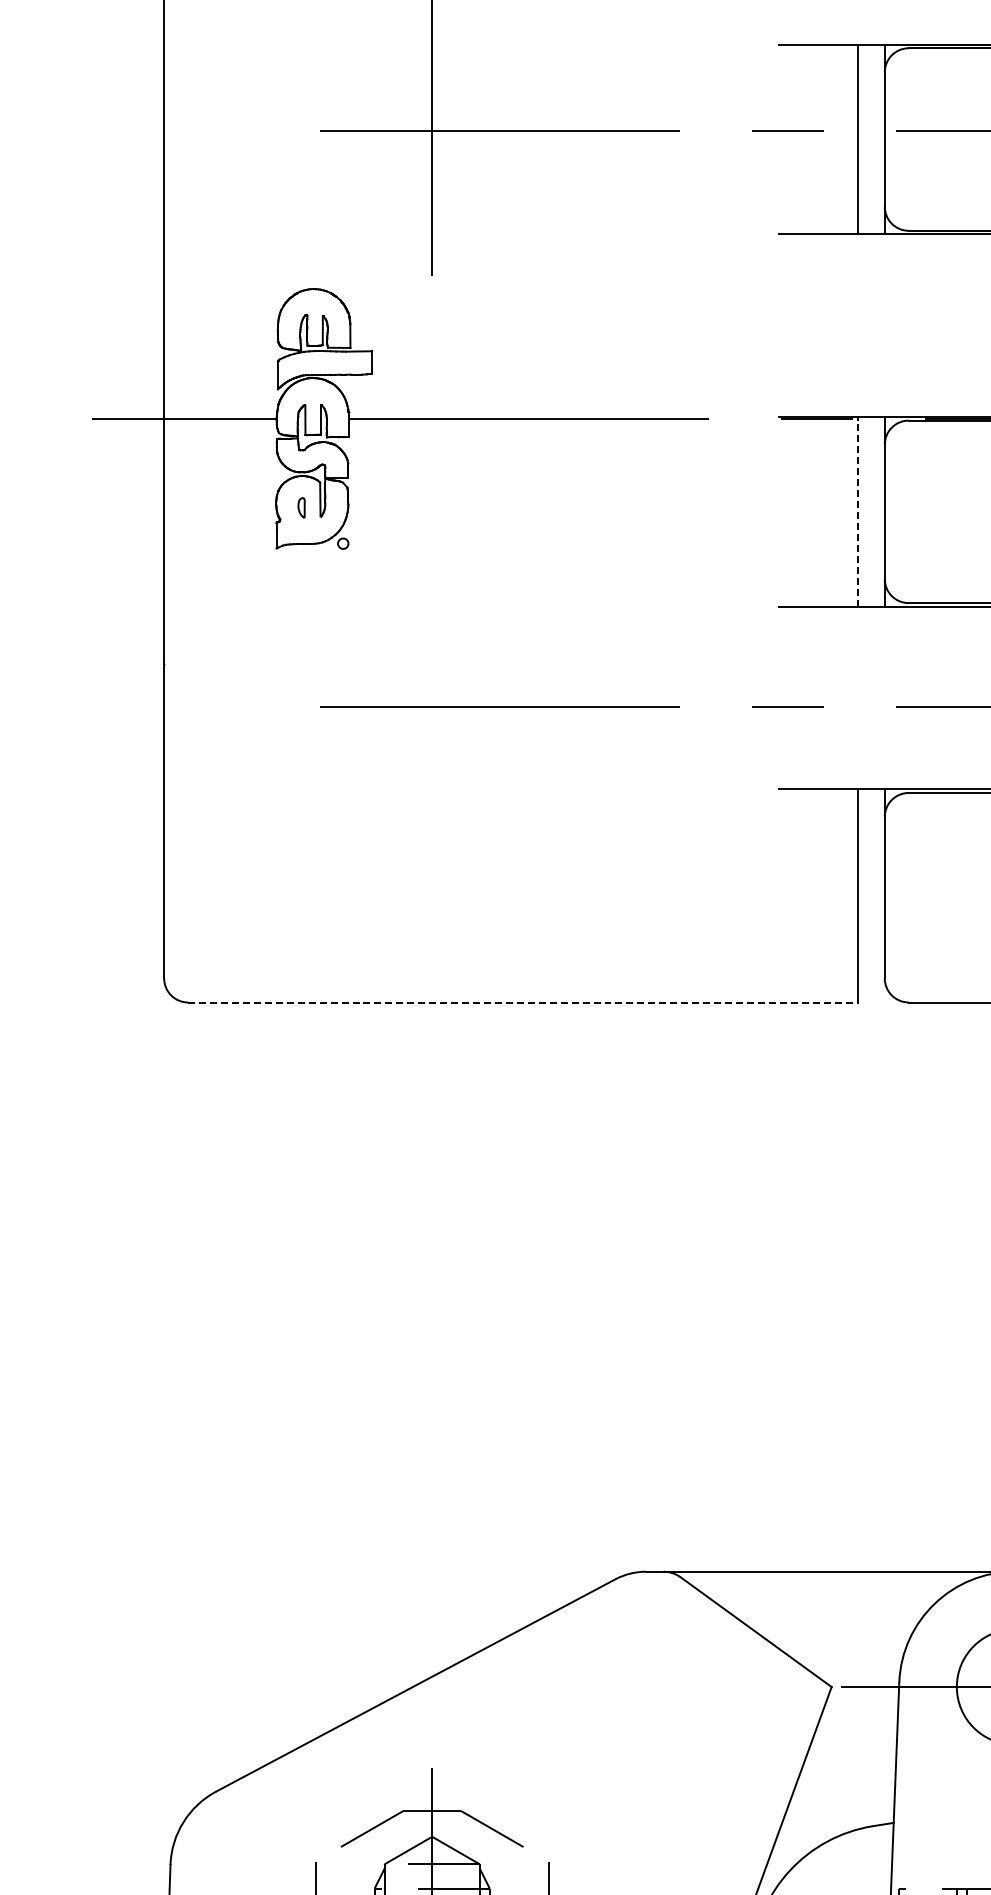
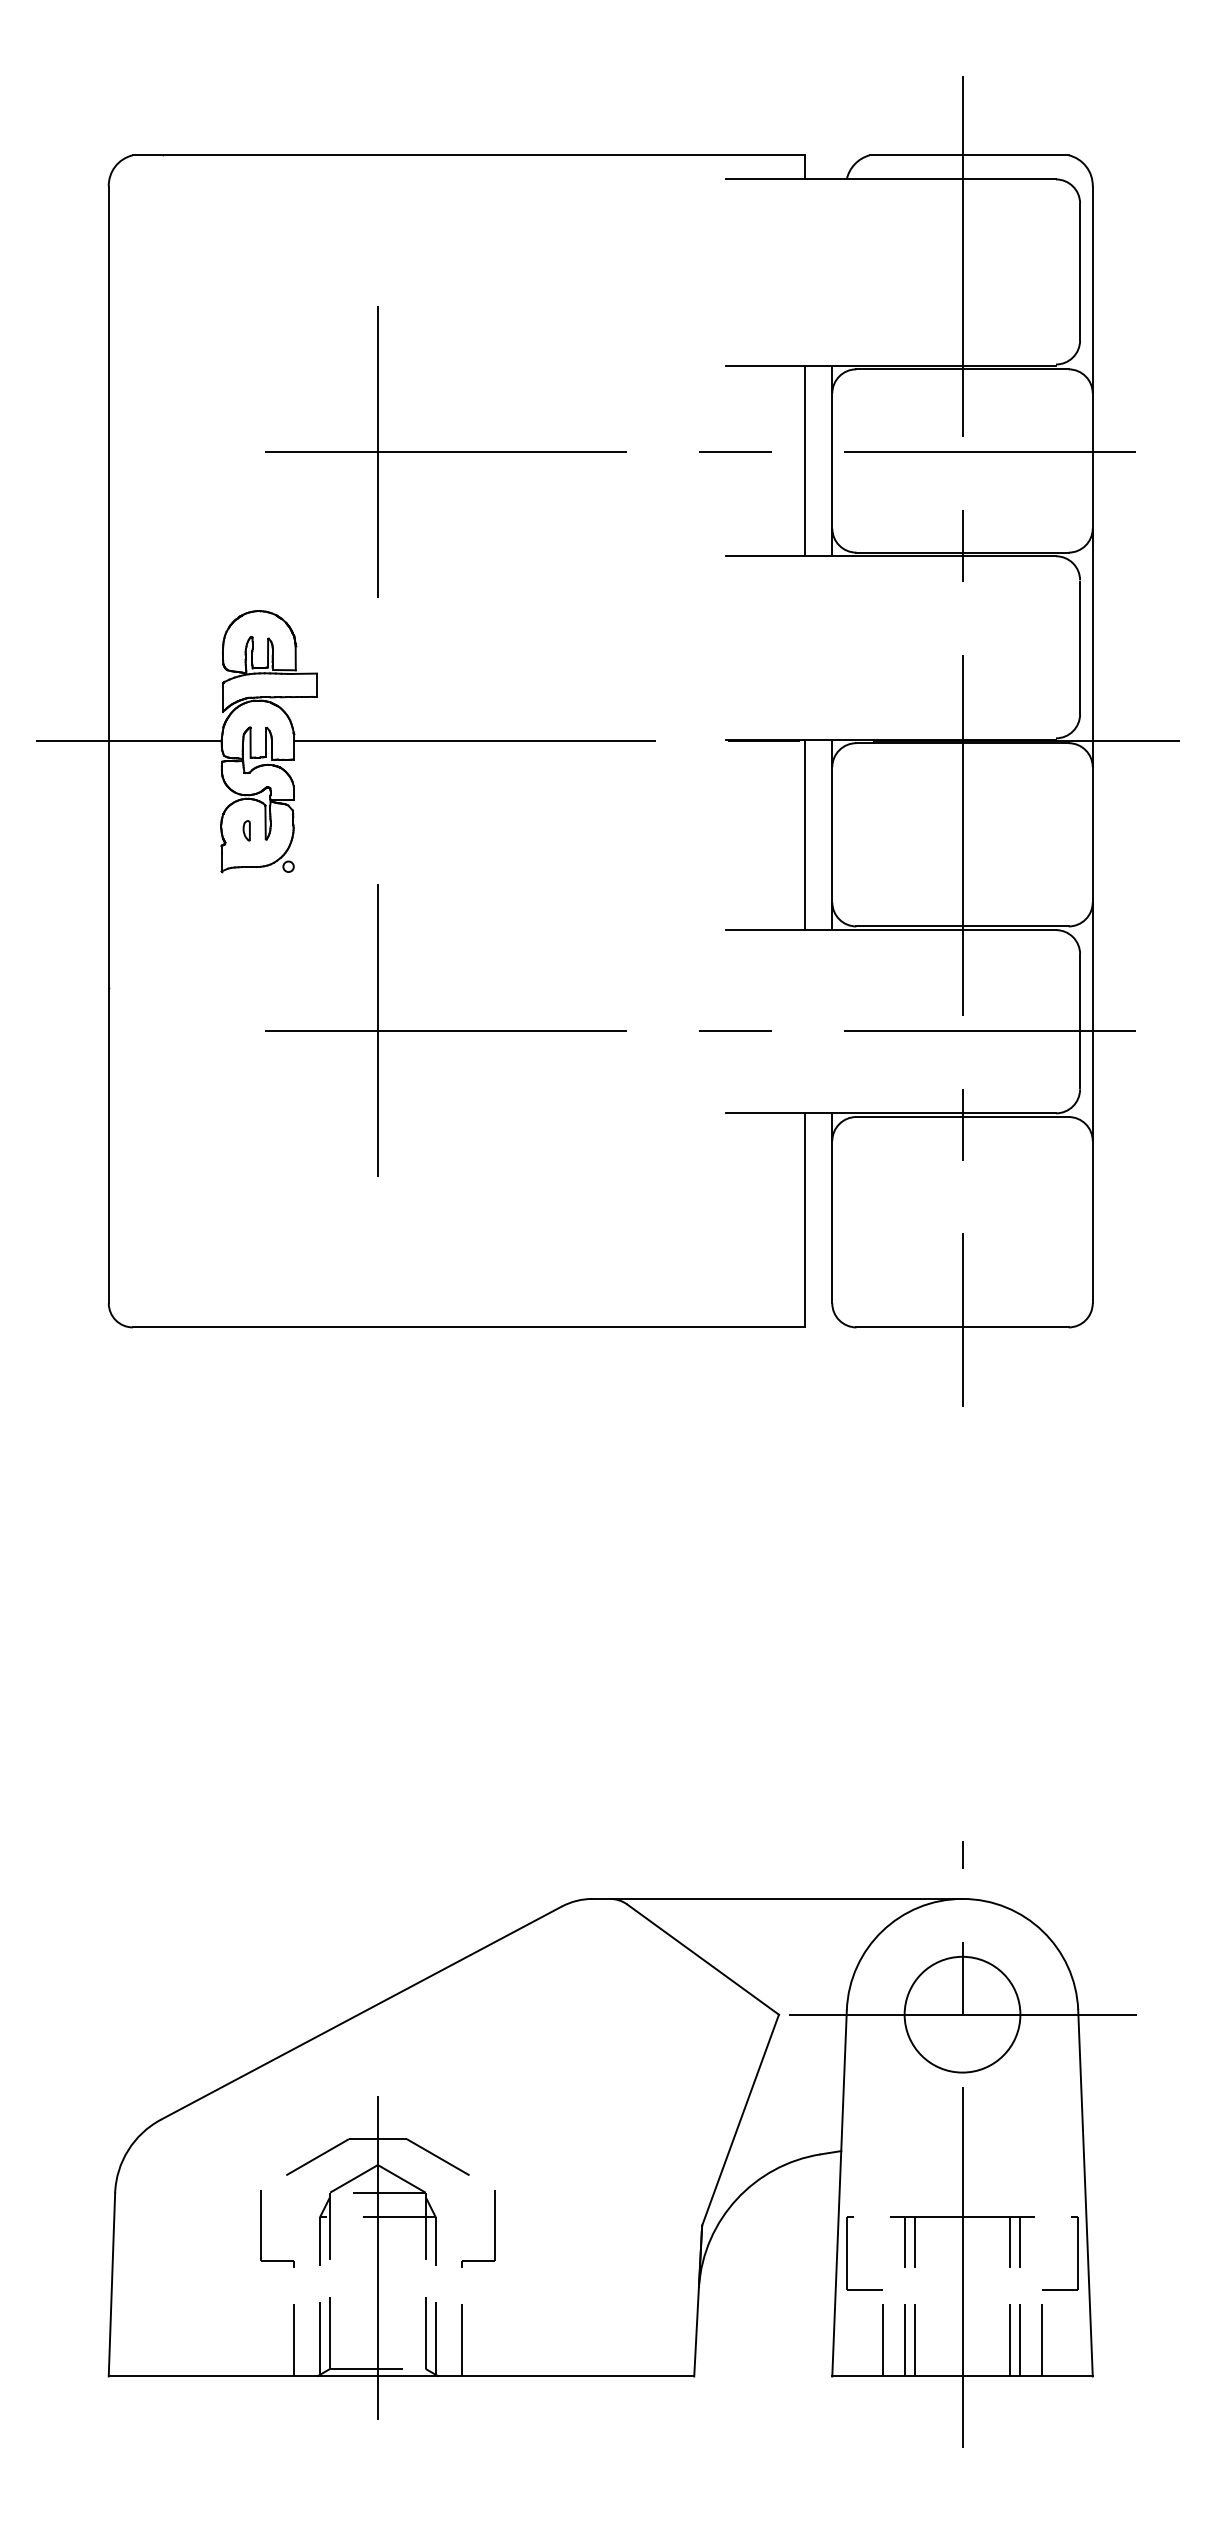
line: (858, 511) -> (805, 834), dashed -> solid
line: (431, 706) -> (377, 1030), added
line: (523, 1002) -> (469, 1327), dashed -> solid

